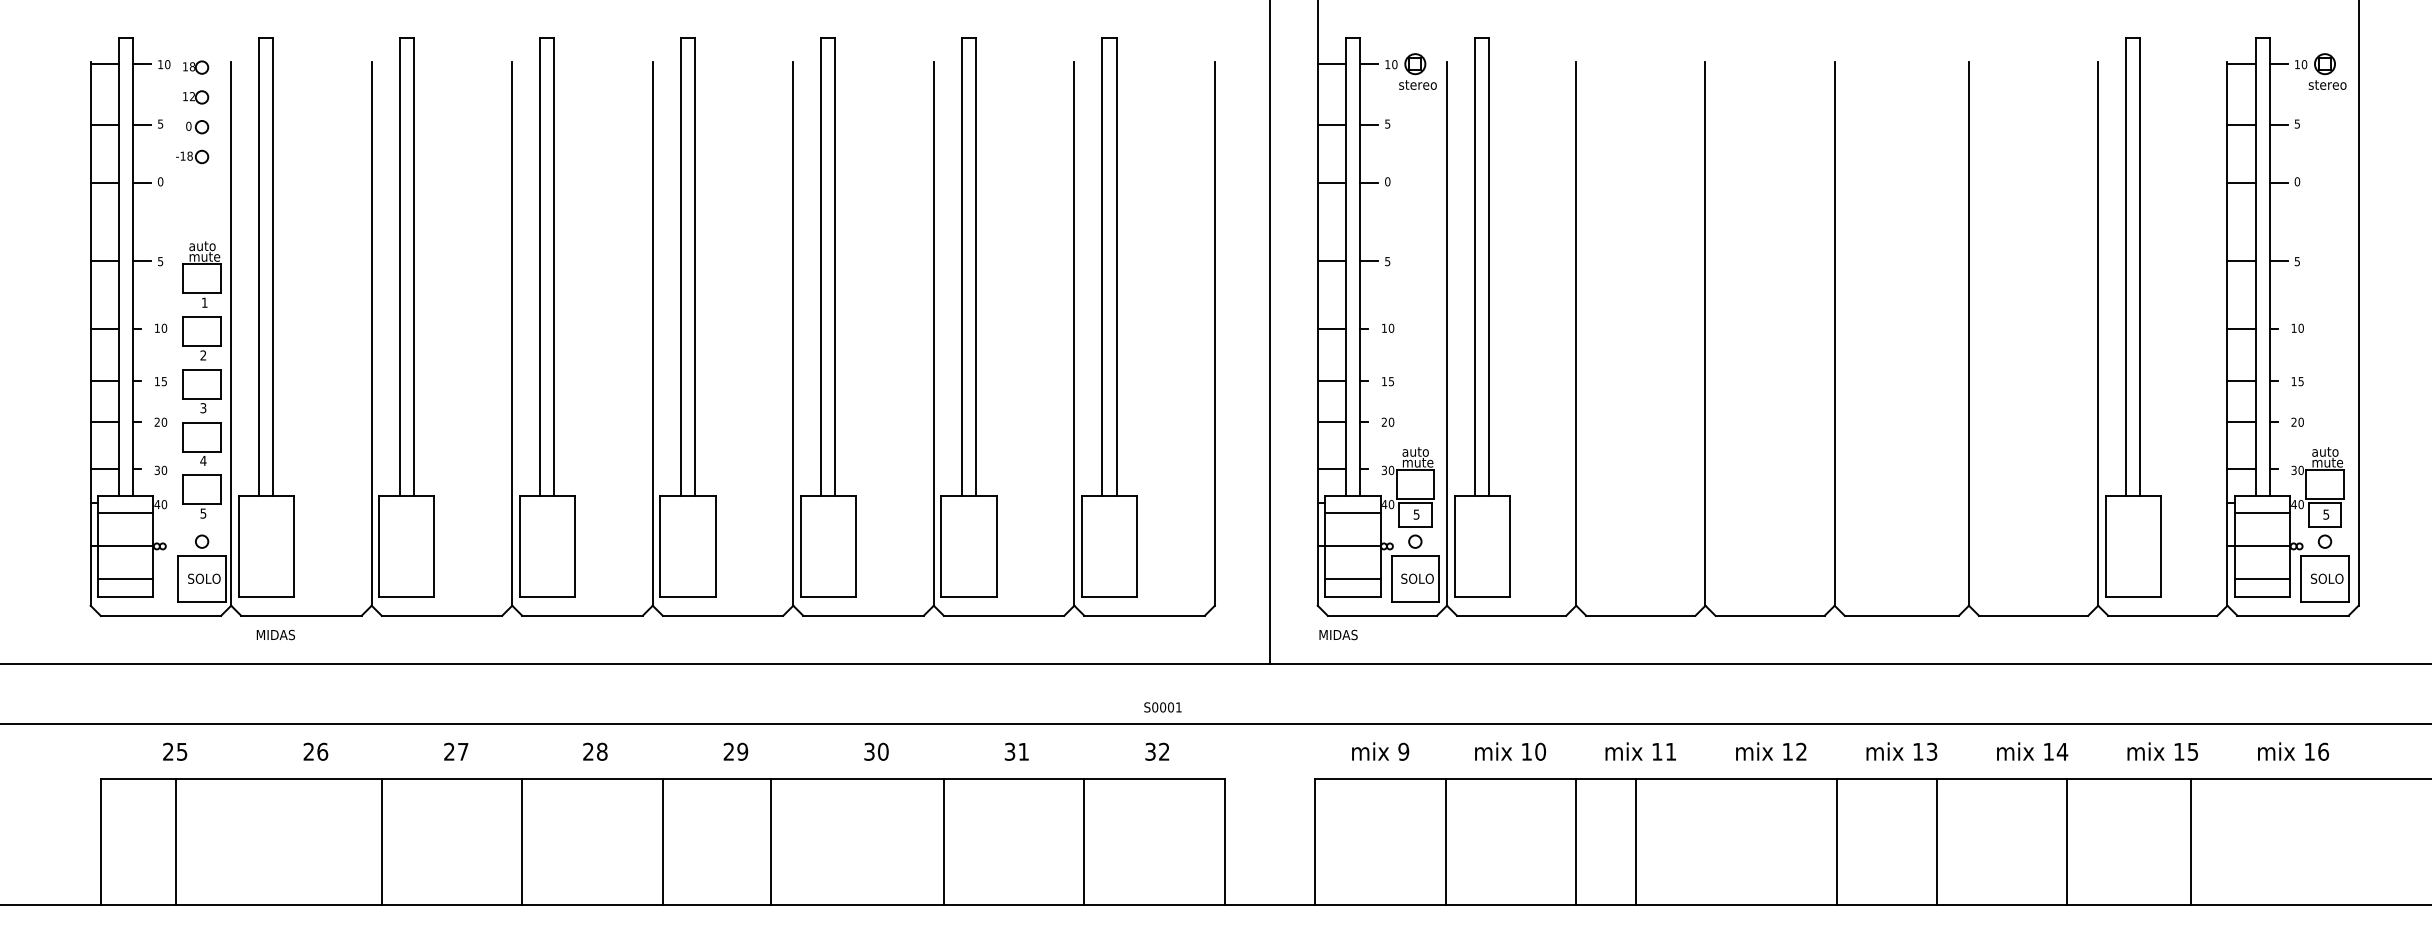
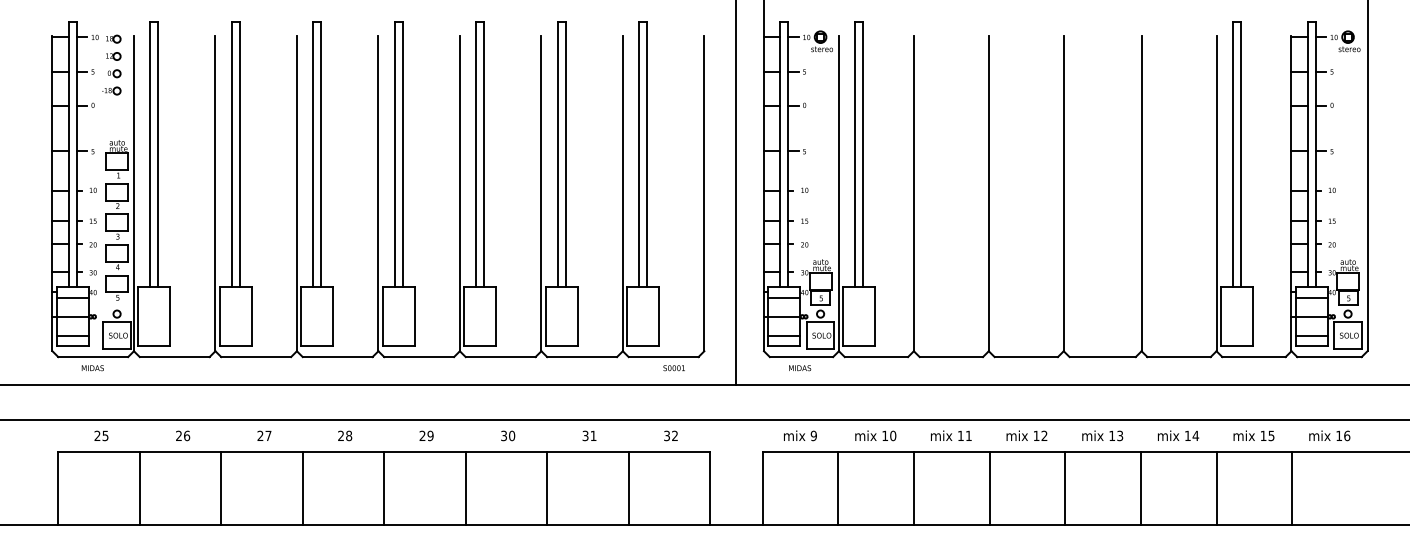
text: (275, 635) -> (92, 368), moved
text: (1339, 635) -> (800, 368), moved
text: (1161, 707) -> (673, 368), moved
line: (175, 840) -> (139, 487), moved
line: (770, 840) -> (465, 487), moved
line: (1635, 840) -> (989, 487), moved
line: (1936, 840) -> (1140, 487), moved
line: (2067, 840) -> (1216, 487), moved
line: (2191, 840) -> (1292, 487), moved

